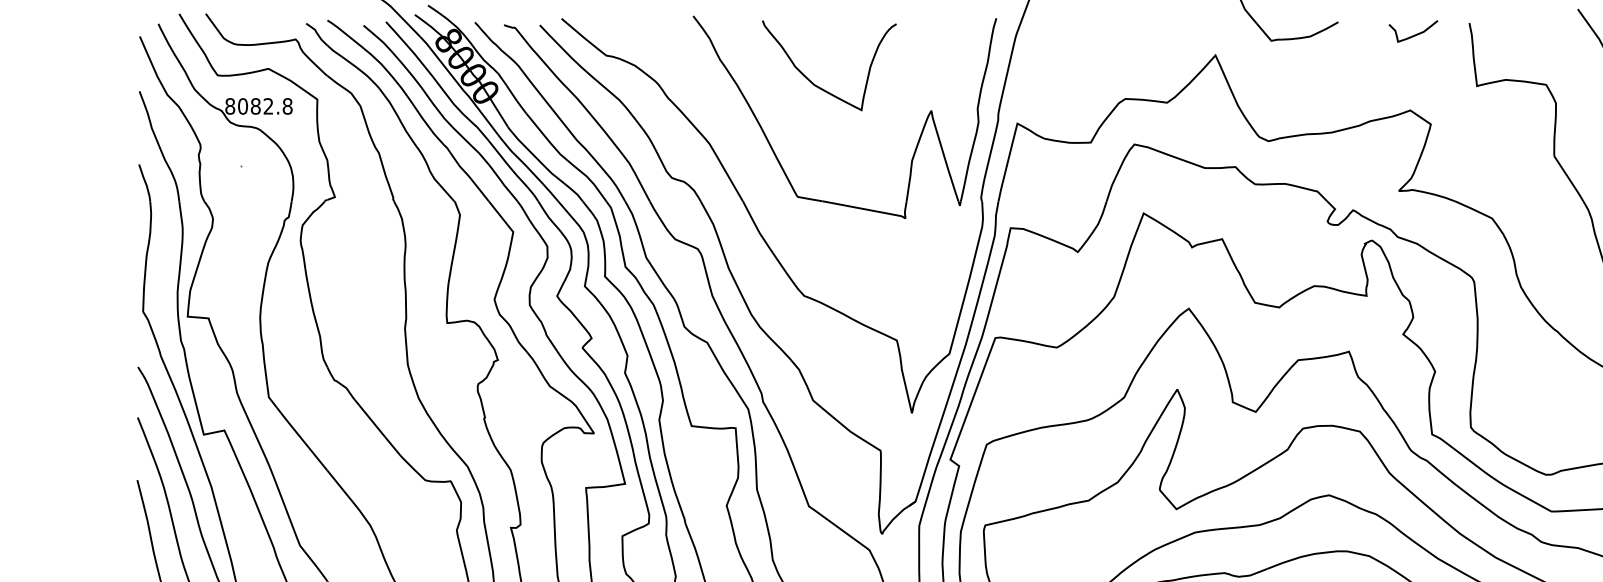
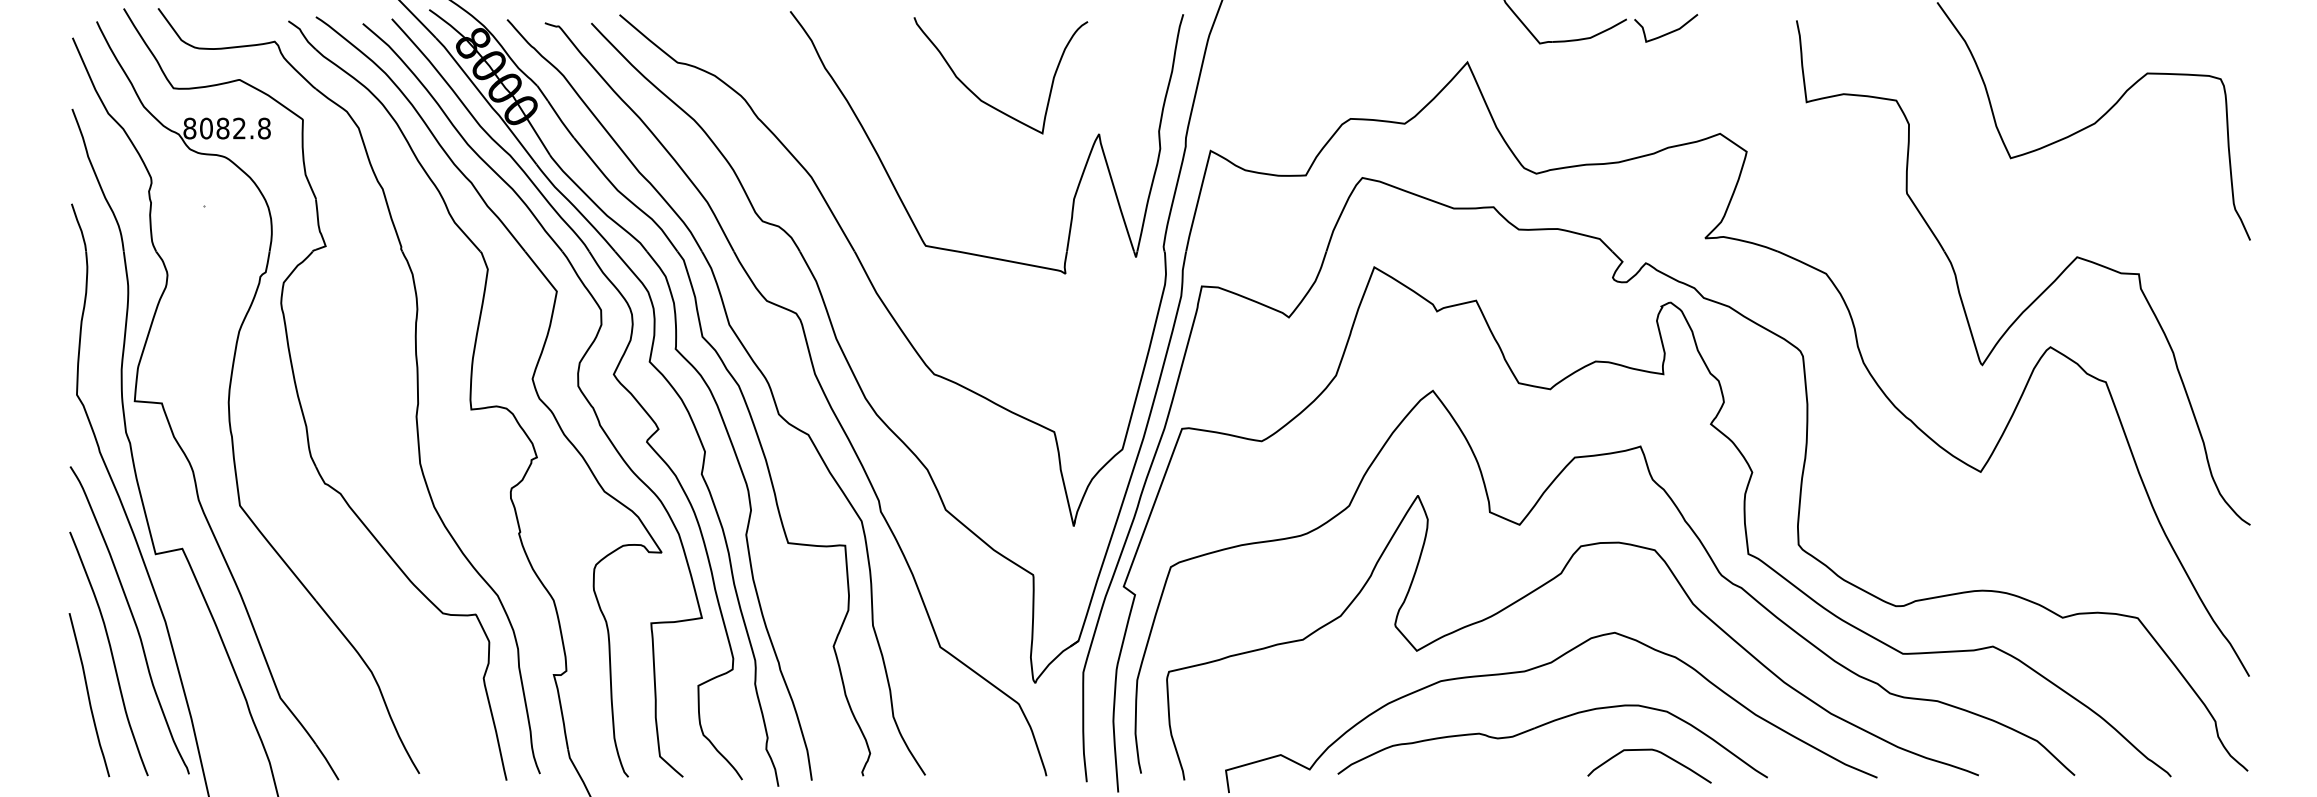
curve: (1414, 34) -> (1667, 32), moved
curve: (816, 84) -> (983, 100), moved

